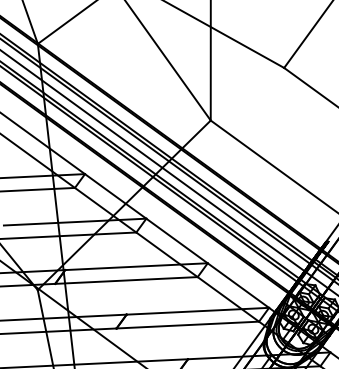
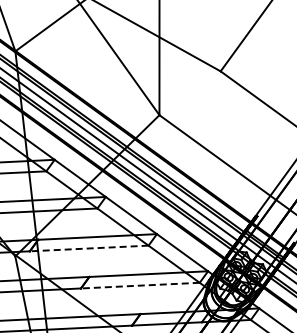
line: (125, 280) -> (88, 248), solid -> dashed
line: (186, 324) -> (139, 285), solid -> dashed

